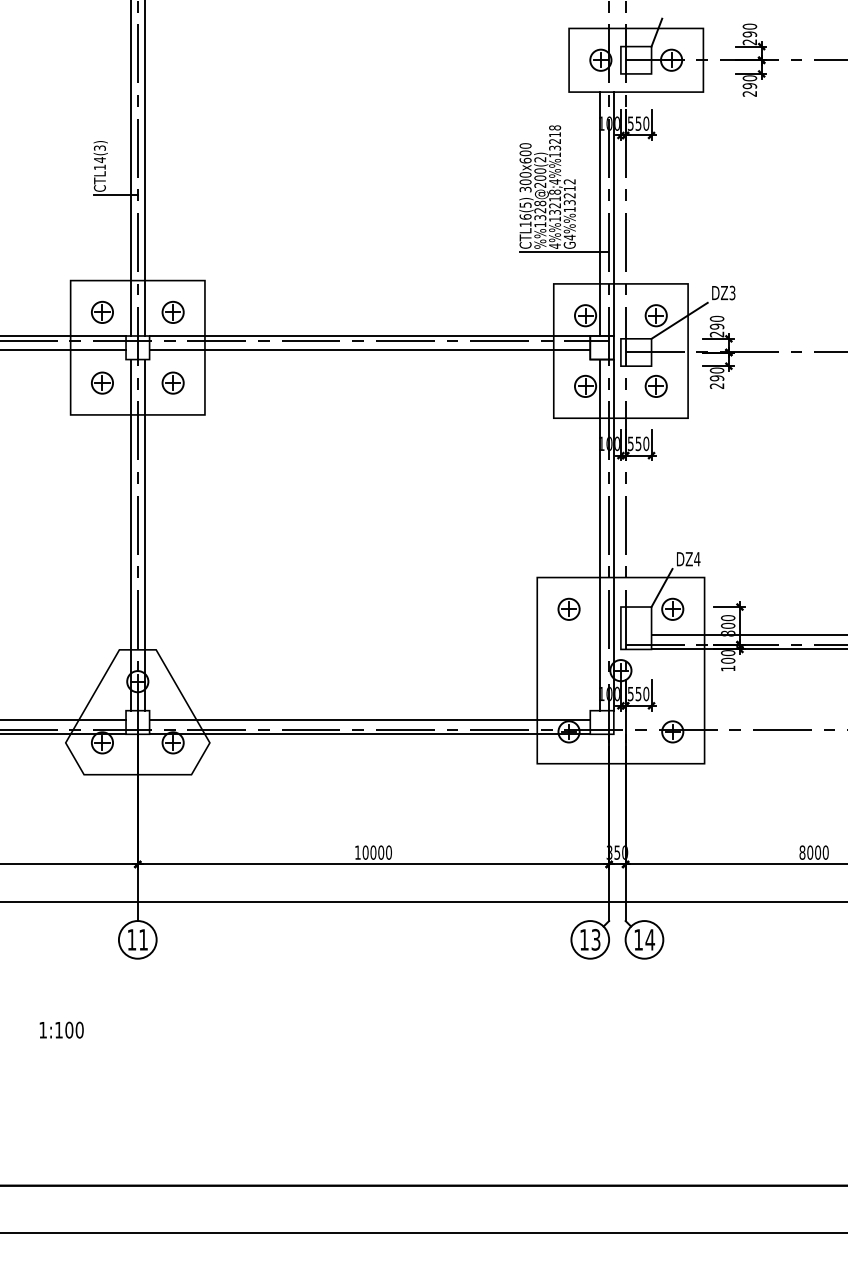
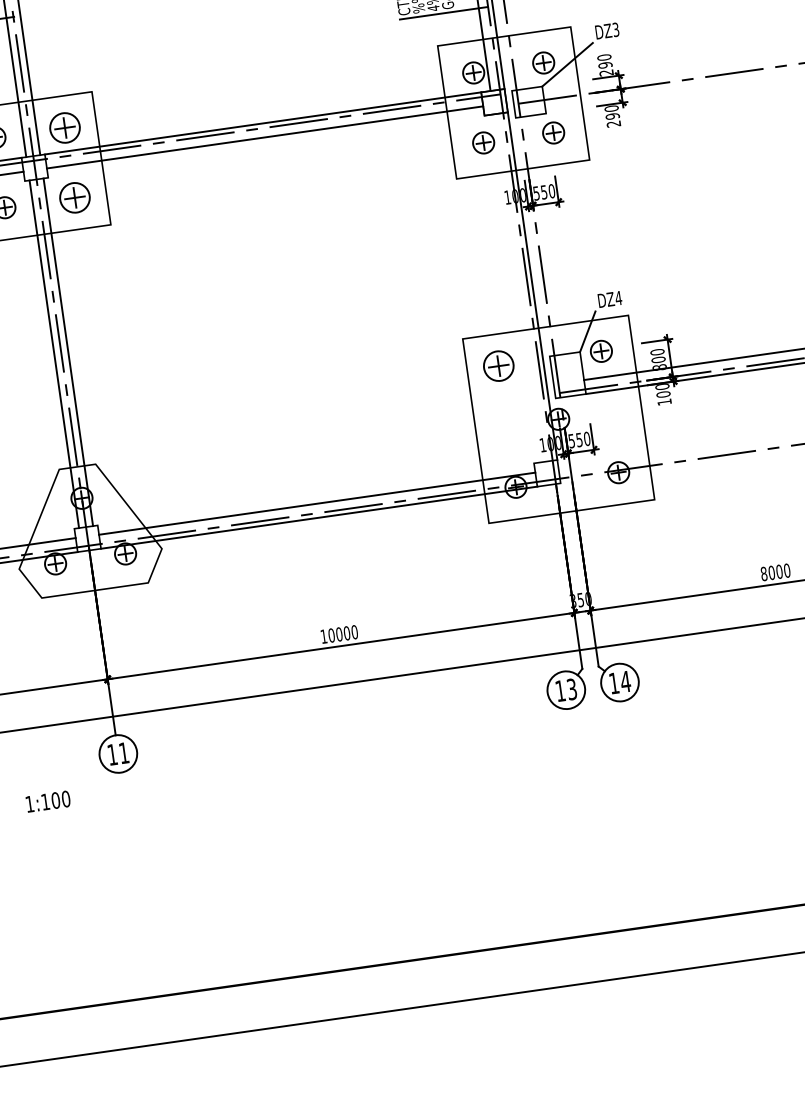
part: (172, 311) -> (64, 126), size x1.4
part: (172, 382) -> (74, 197), size x1.4
line: (599, 534) -> (518, 287), removed
part: (568, 608) -> (498, 365), size x1.4
text: (61, 1029) -> (47, 800), moved

